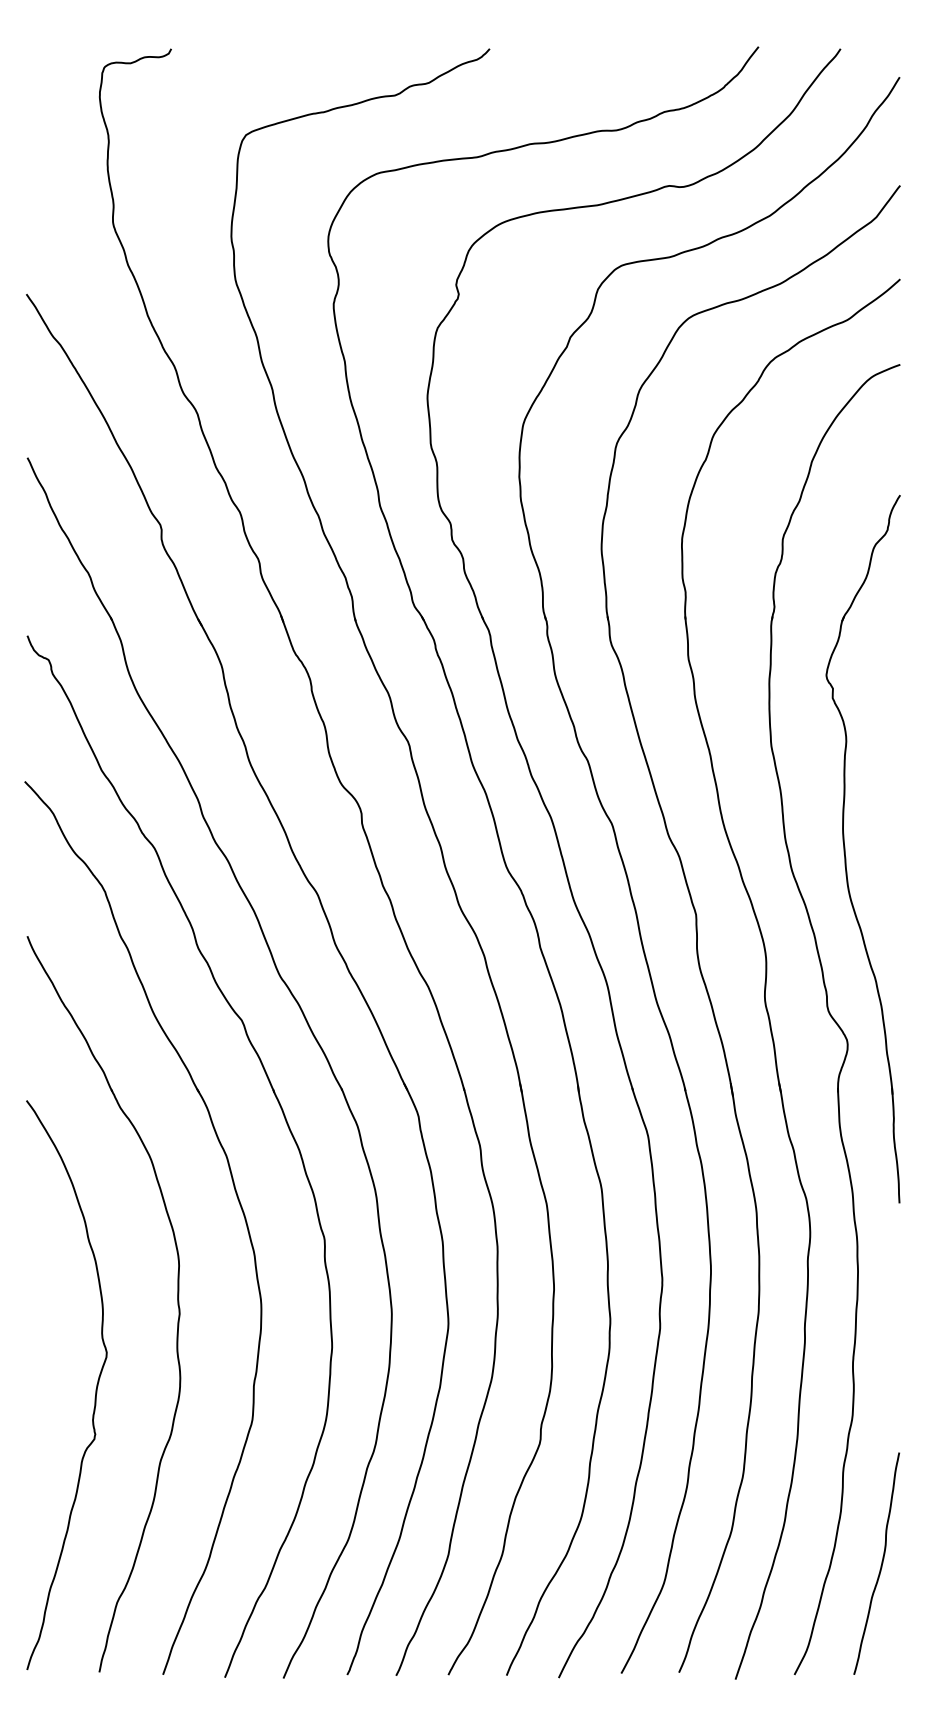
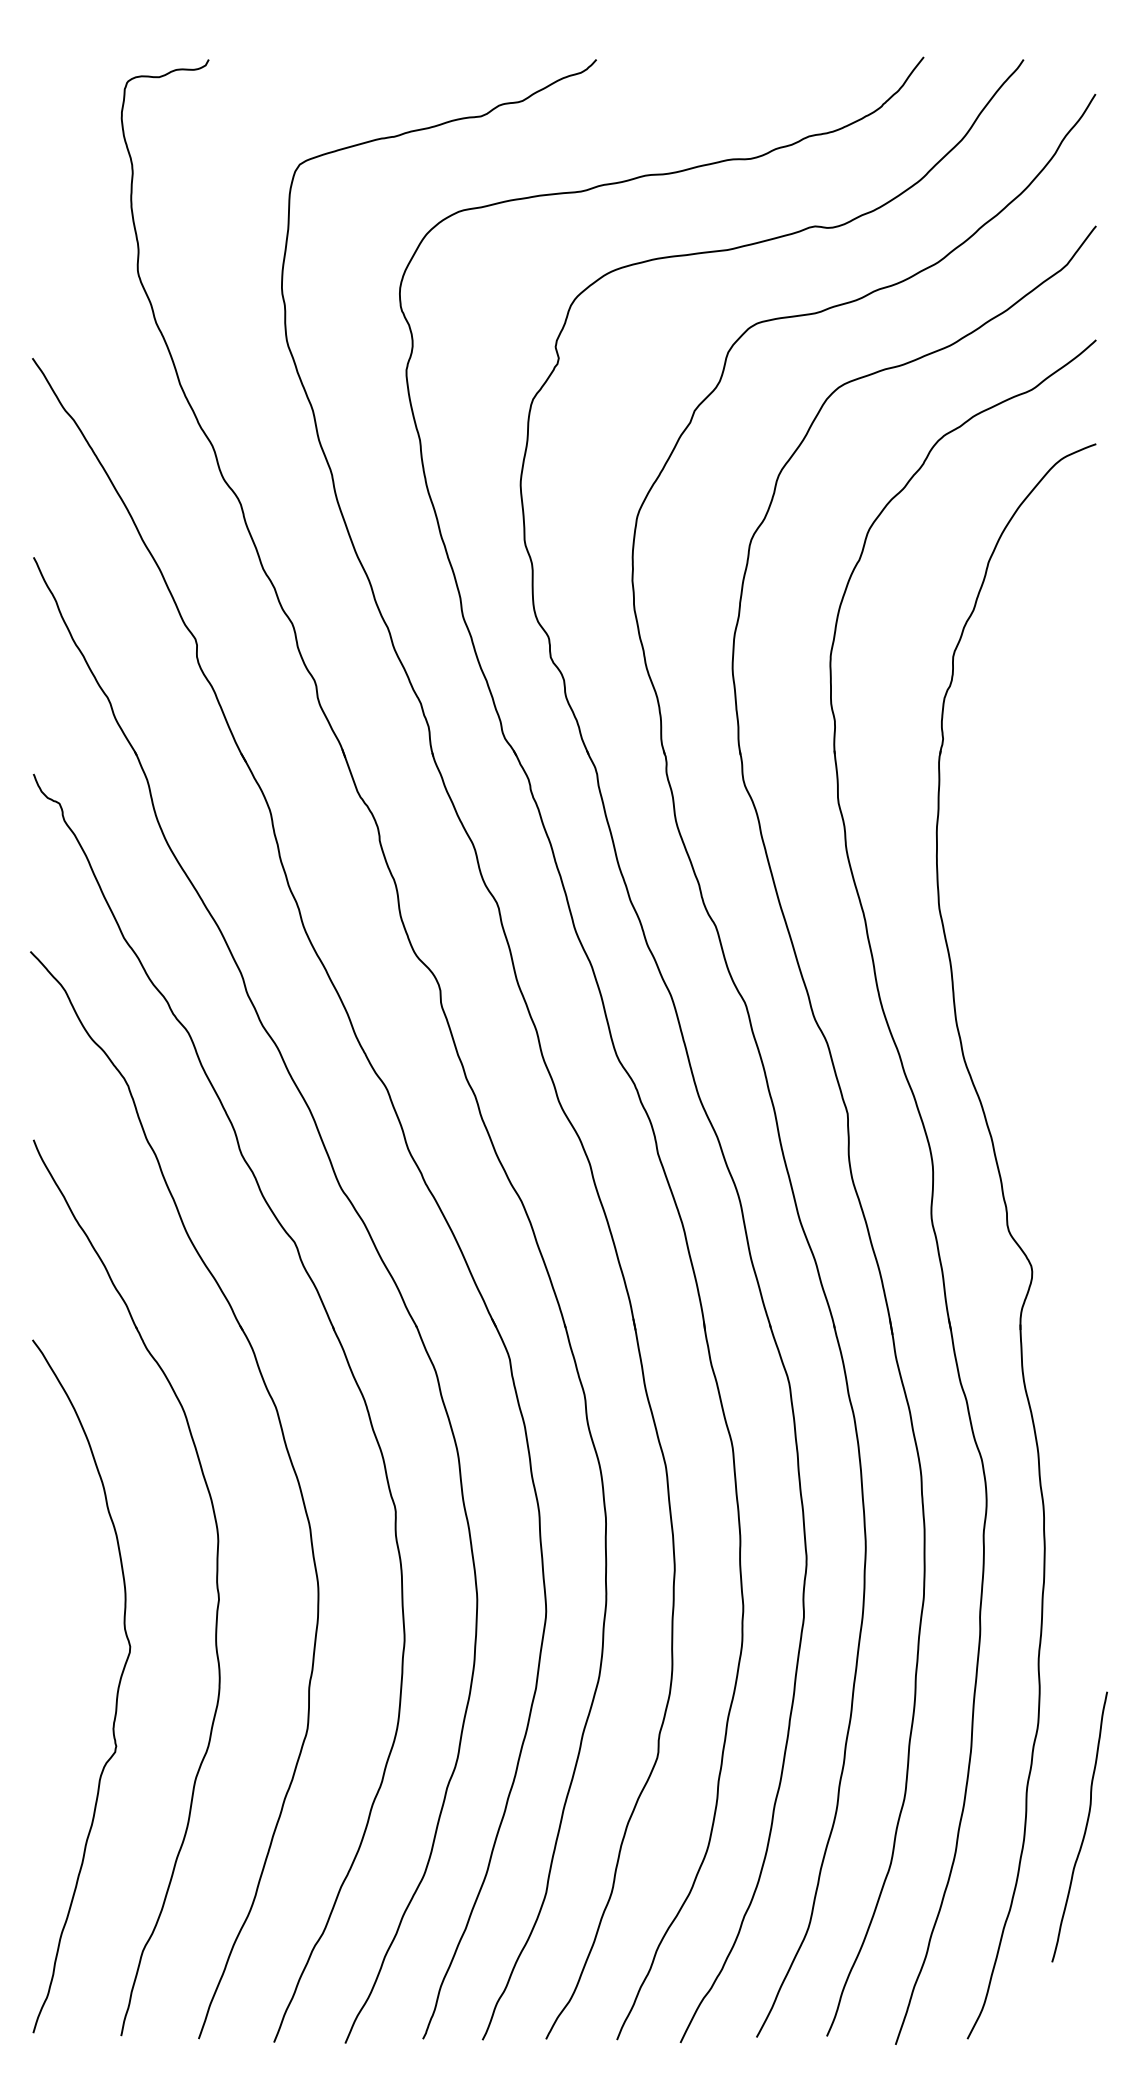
part: (845, 848) -> (1029, 1033), removed
curve: (880, 1565) -> (1084, 1829), moved

